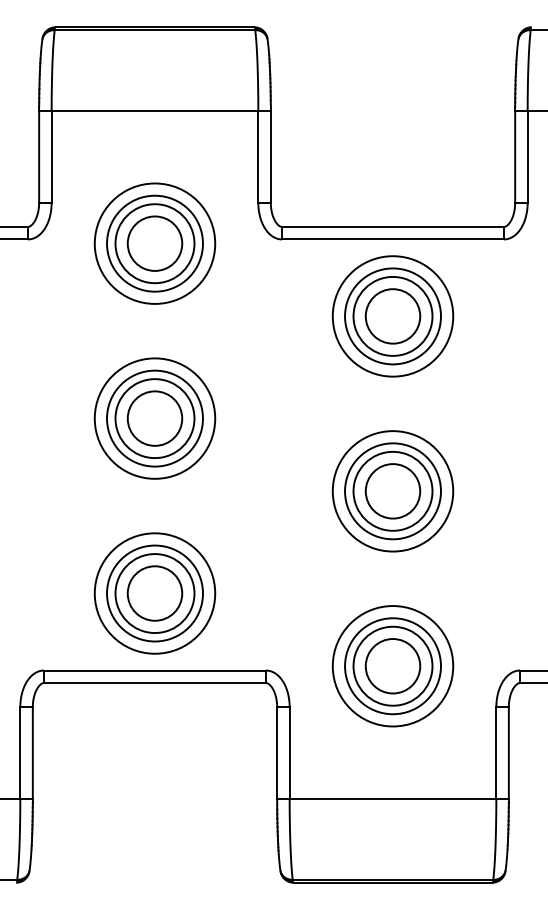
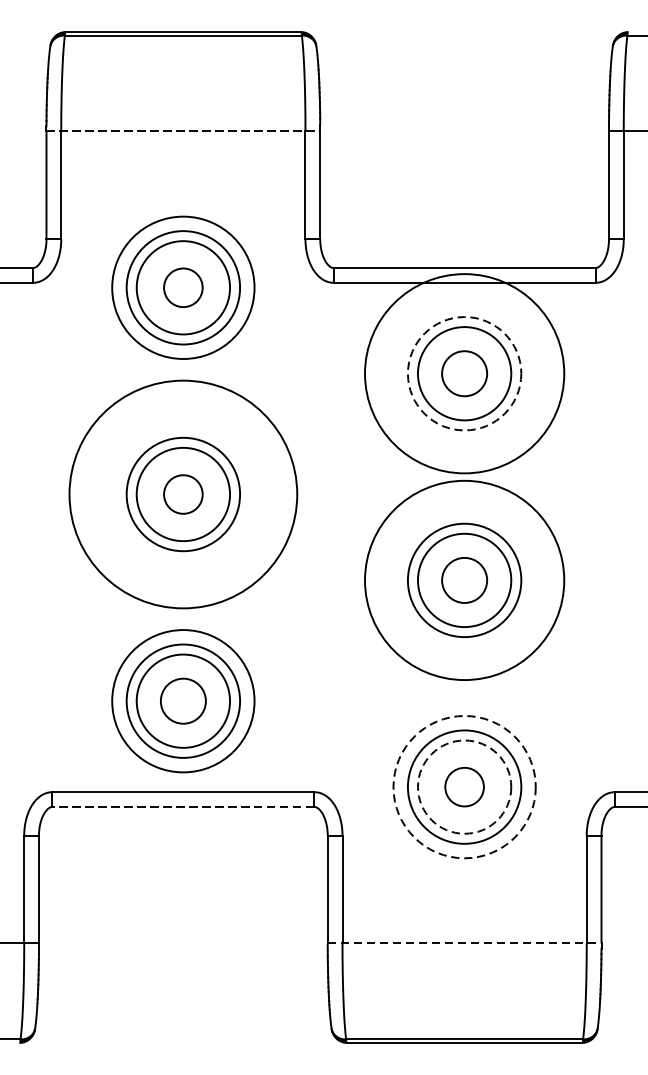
line: (154, 111) -> (182, 131), solid -> dashed
circle: (154, 243) -> (182, 287), size x0.6
circle: (392, 316) -> (464, 373), size x0.7
circle: (392, 316) -> (464, 373), size x1.4
circle: (392, 316) -> (464, 373), solid -> dashed
circle: (154, 418) -> (182, 494), size x0.6
circle: (154, 418) -> (182, 494), size x1.6
circle: (392, 491) -> (464, 580), size x0.7
circle: (392, 491) -> (464, 580), size x1.4
circle: (154, 593) -> (182, 701), size x0.7
circle: (392, 665) -> (464, 786), solid -> dashed
circle: (392, 666) -> (464, 787), size x0.6
circle: (392, 666) -> (464, 787), solid -> dashed
line: (154, 683) -> (182, 807), solid -> dashed
line: (393, 798) -> (465, 943), solid -> dashed

